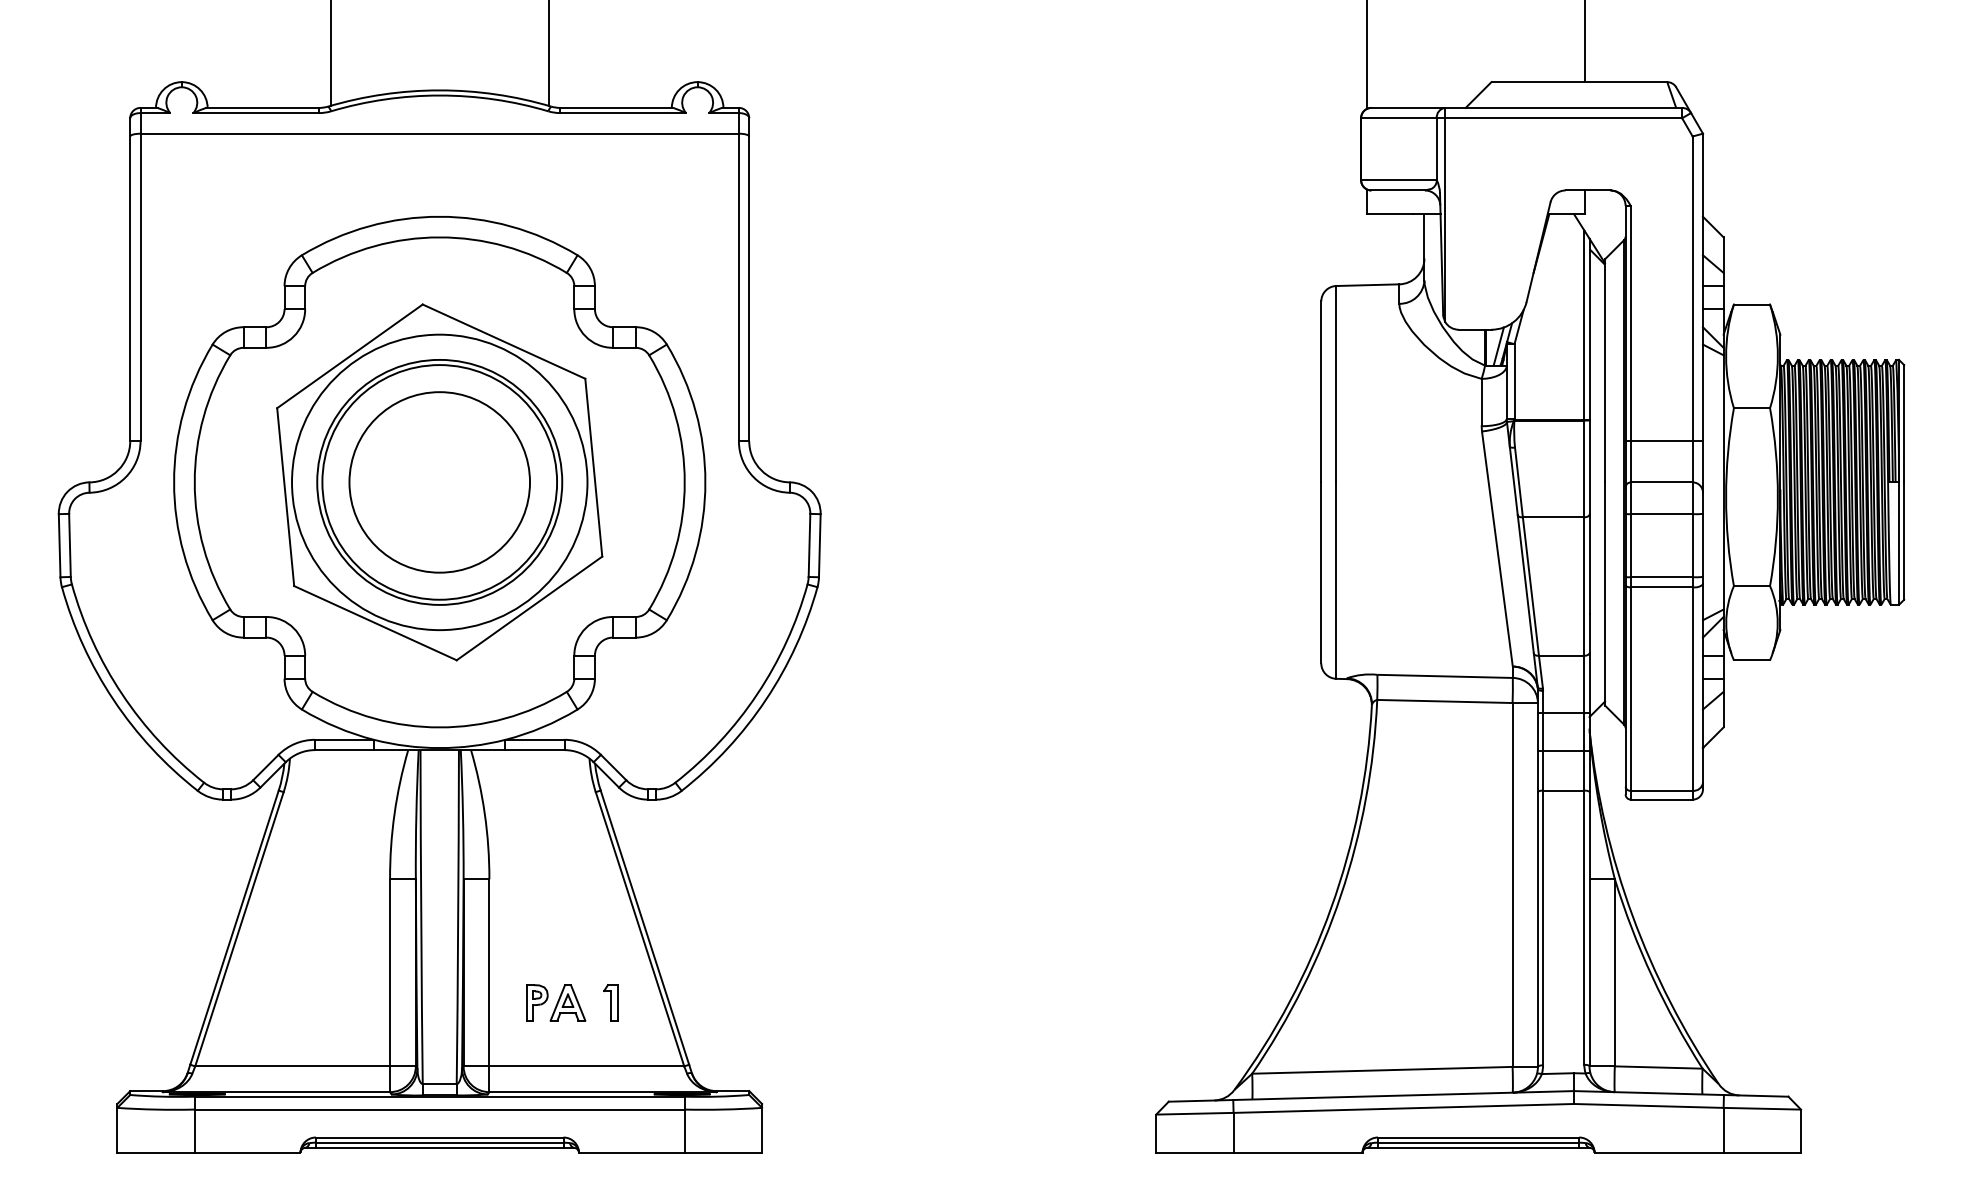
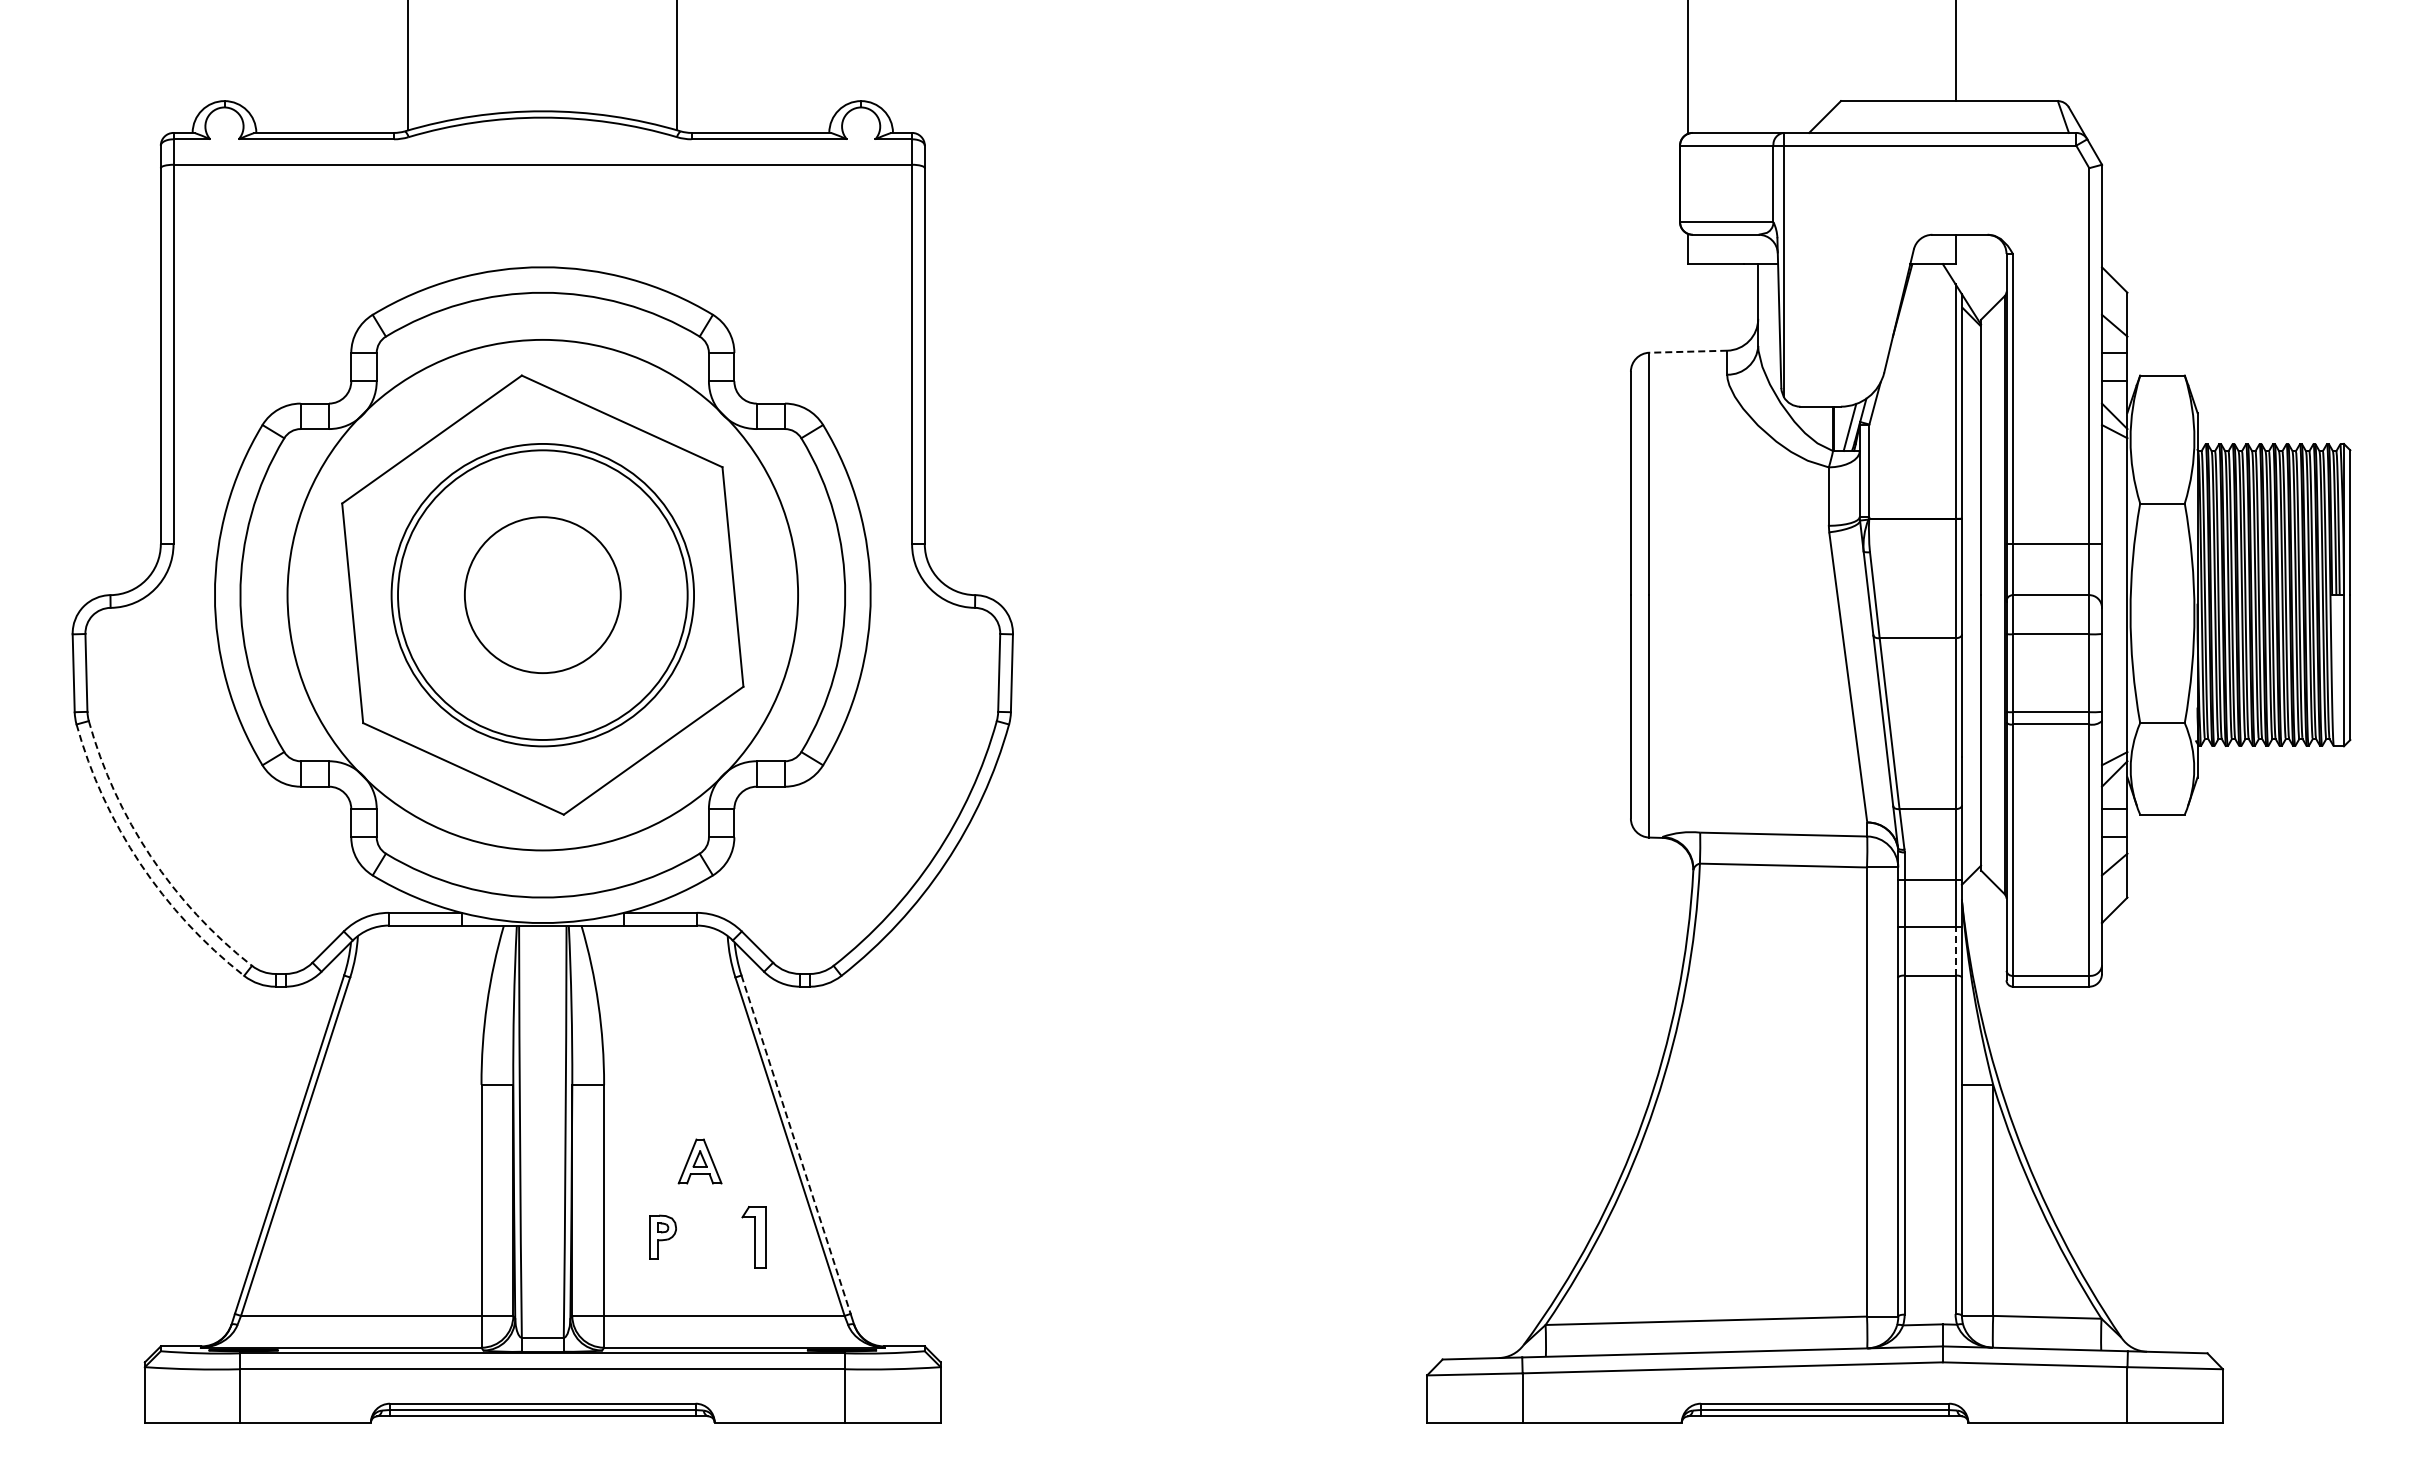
line: (1367, 285) -> (1688, 351), solid -> dashed
circle: (439, 481) -> (542, 594), size x0.7
circle: (439, 481) -> (542, 594), size x1.4
arc: (121, 694) -> (150, 856), solid -> dashed
arc: (113, 699) -> (140, 863), solid -> dashed
line: (1584, 770) -> (1955, 950), solid -> dashed
line: (645, 927) -> (796, 1144), solid -> dashed
part: (567, 1002) -> (699, 1161), moved
part: (610, 1002) -> (753, 1236), size x1.4

